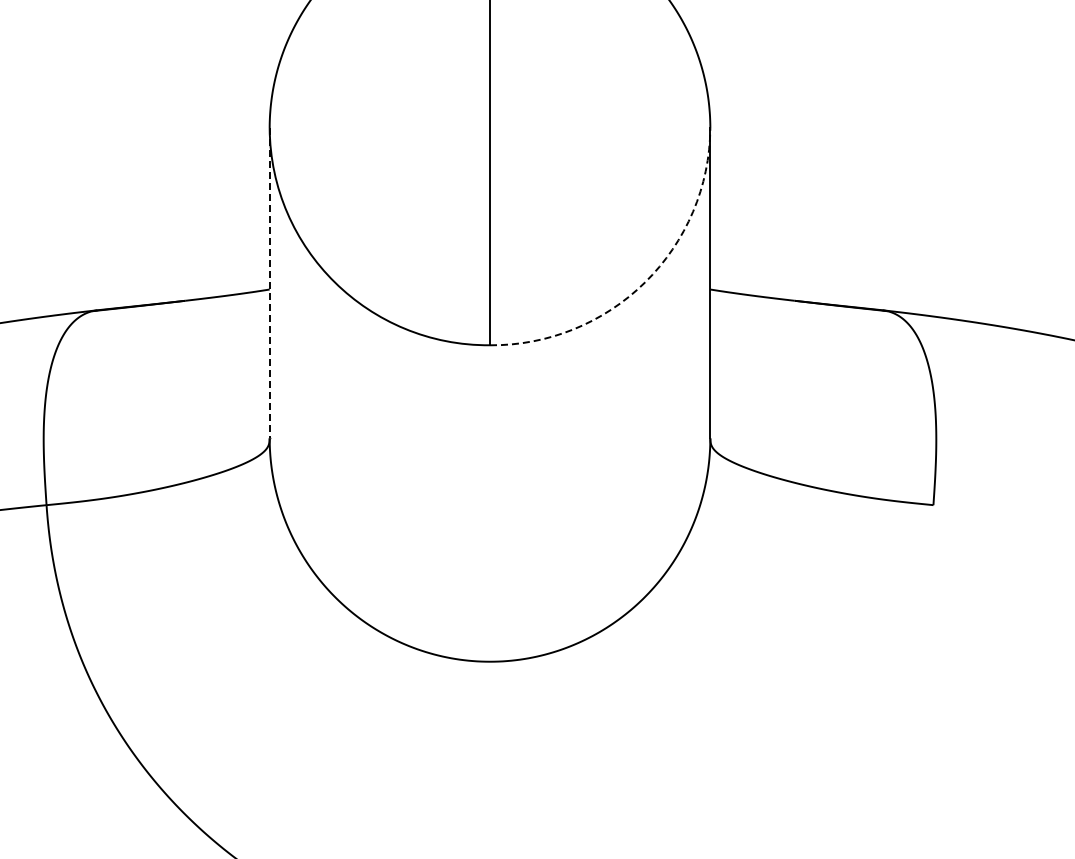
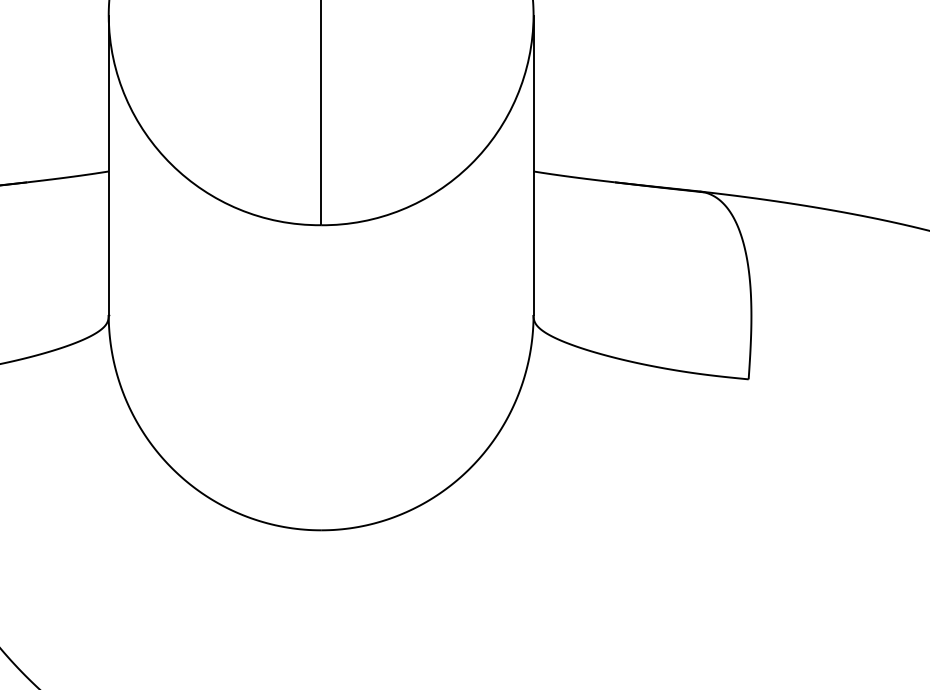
arc: (645, 282) -> (471, 164), dashed -> solid
line: (269, 283) -> (108, 165), dashed -> solid

